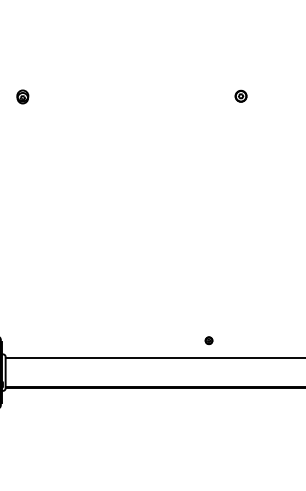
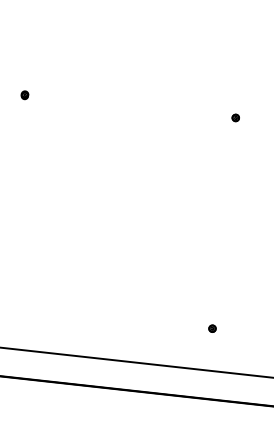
part: (22, 96) -> (24, 94), size x0.62
part: (240, 96) -> (235, 118), size x0.62
part: (208, 340) -> (212, 328), moved

